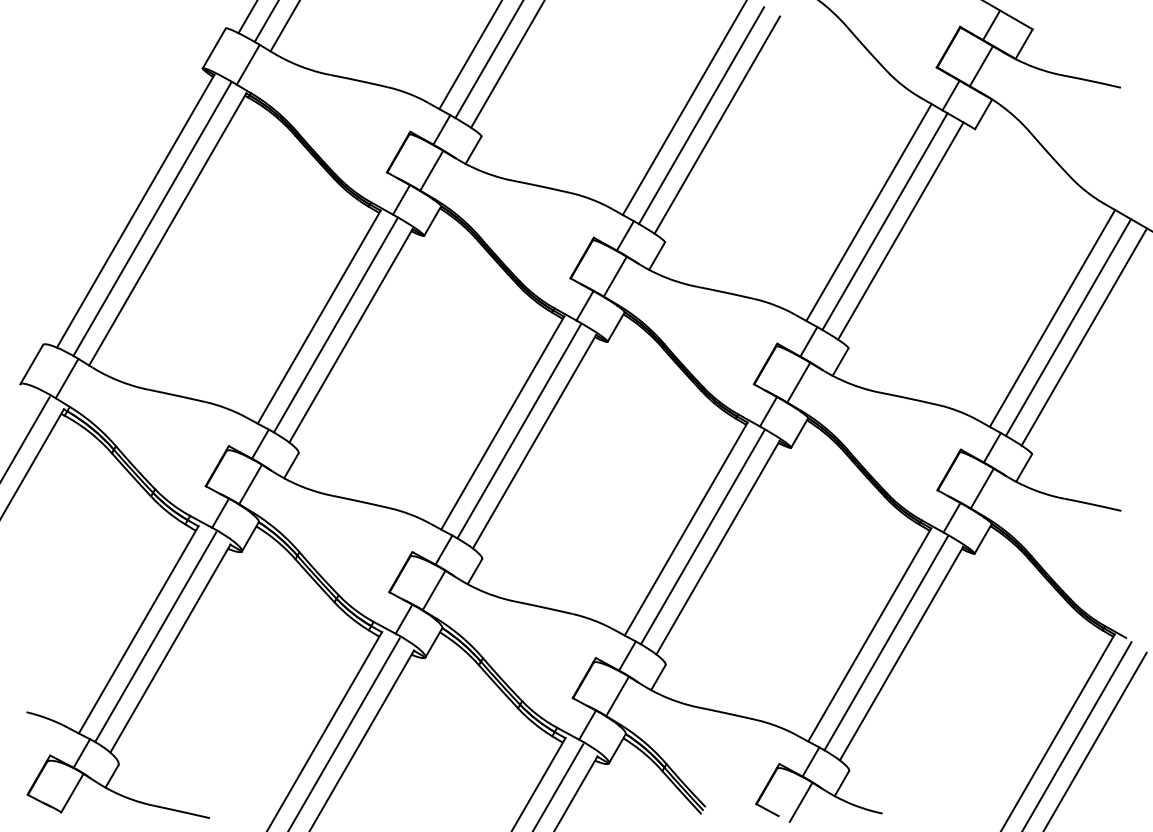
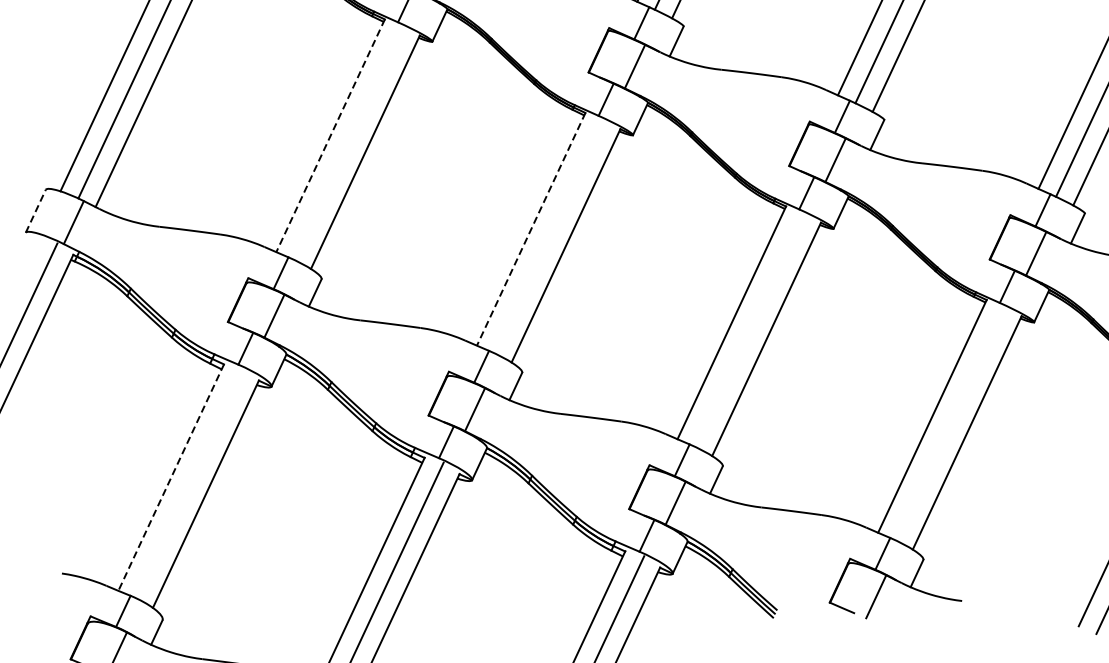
line: (319, 317) -> (330, 136), solid -> dashed
line: (335, 325) -> (348, 142), removed
line: (31, 364) -> (35, 211), solid -> dashed
line: (502, 423) -> (531, 229), solid -> dashed
line: (519, 431) -> (549, 236), removed
line: (702, 537) -> (749, 330), removed
line: (138, 629) -> (170, 477), solid -> dashed
line: (155, 637) -> (189, 484), removed
line: (886, 643) -> (950, 423), removed

